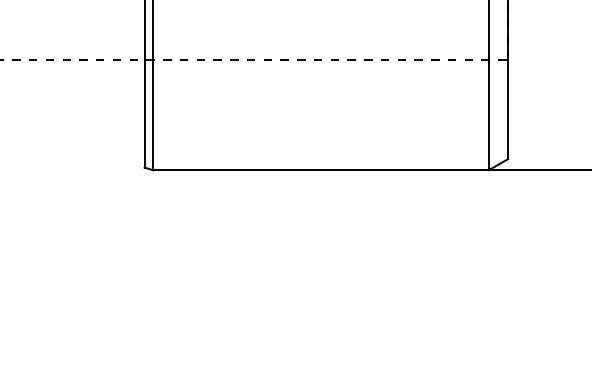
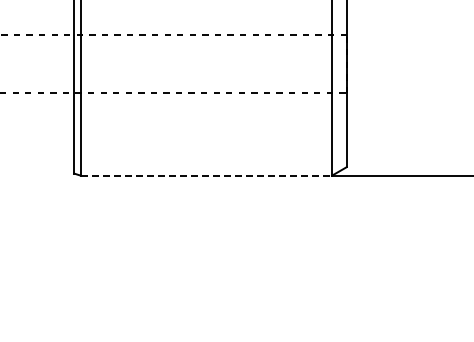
line: (321, 170) -> (206, 175), solid -> dashed

